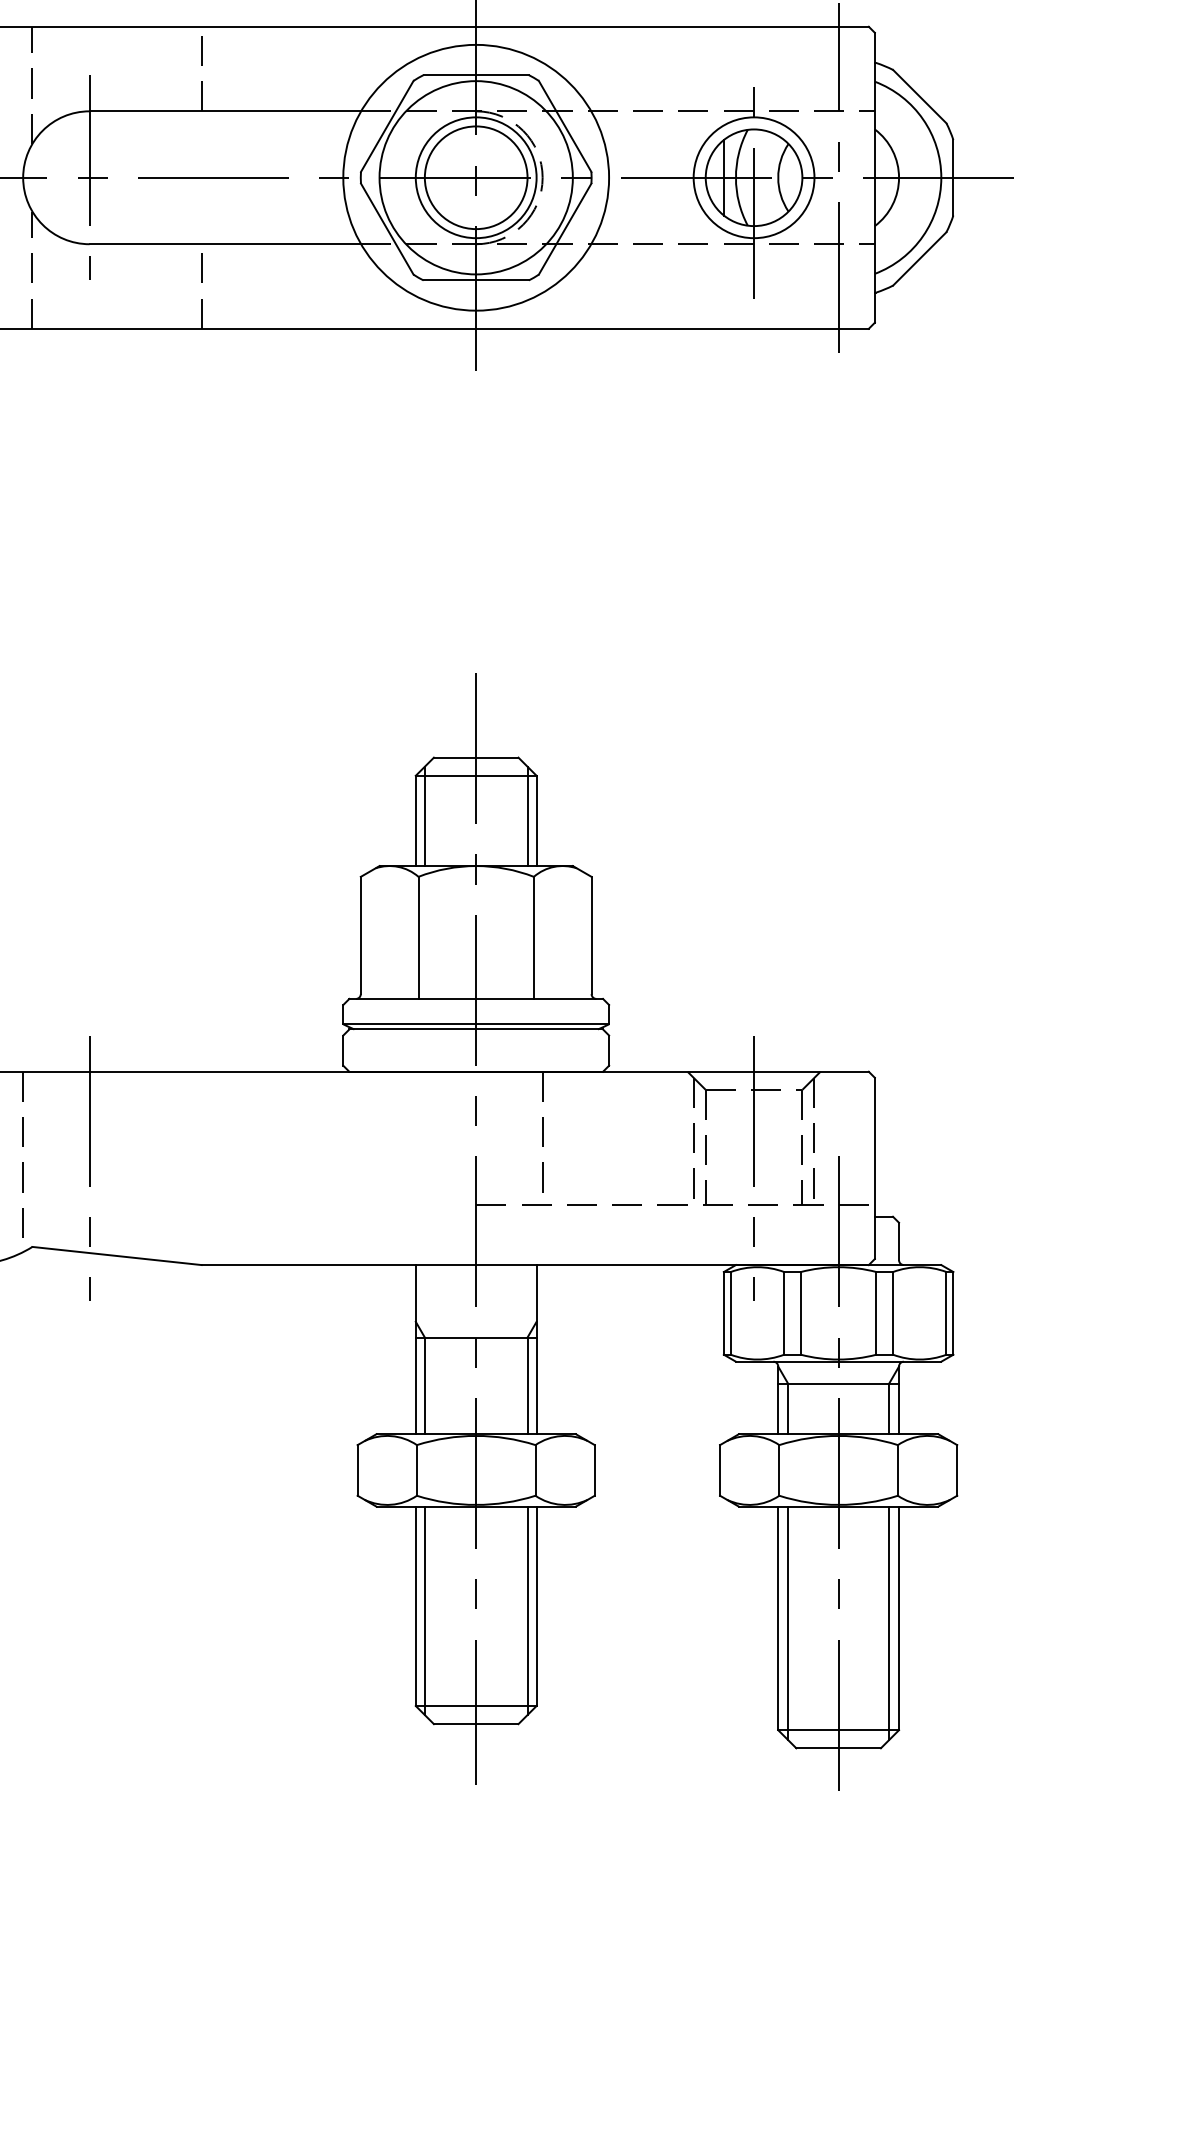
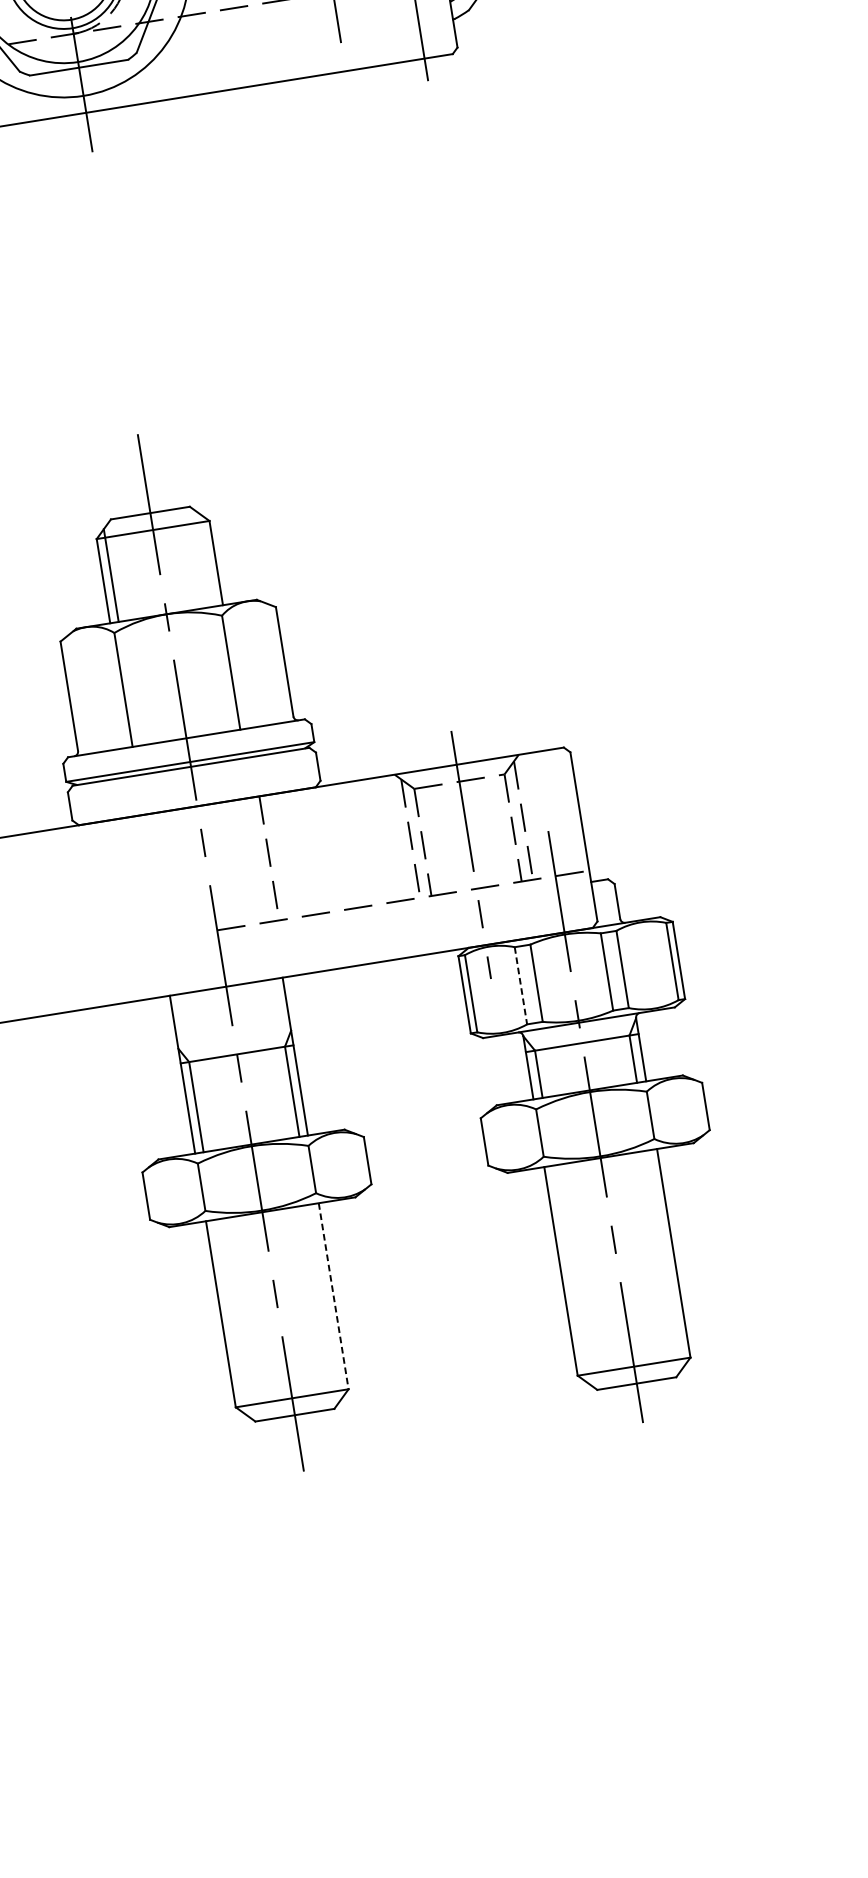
line: (527, 816) -> (207, 560), removed
line: (784, 1313) -> (521, 985), solid -> dashed
line: (536, 1606) -> (333, 1296), solid -> dashed
line: (424, 1610) -> (229, 1316), removed
line: (527, 1610) -> (325, 1301), removed
line: (788, 1622) -> (571, 1273), removed
line: (889, 1622) -> (665, 1258), removed

